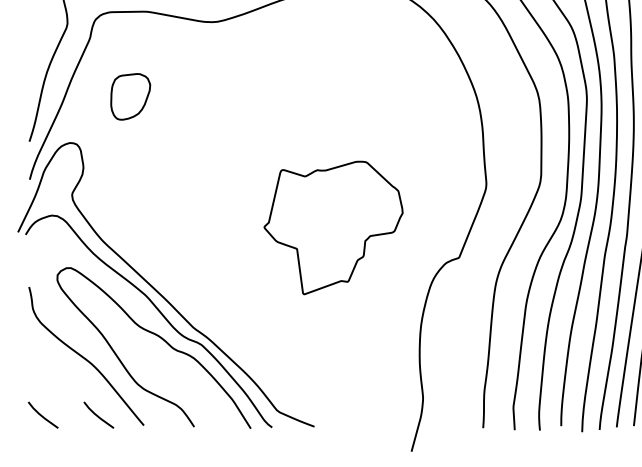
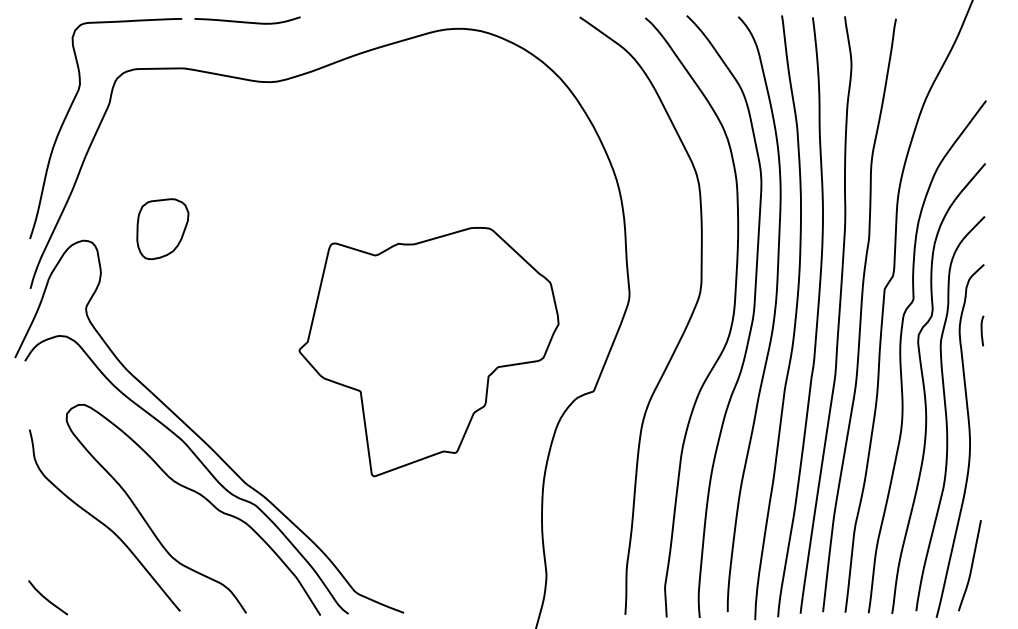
part: (130, 97) -> (162, 229), moved
part: (333, 228) -> (428, 352), size x1.43
line: (98, 415) -> (120, 598), removed

